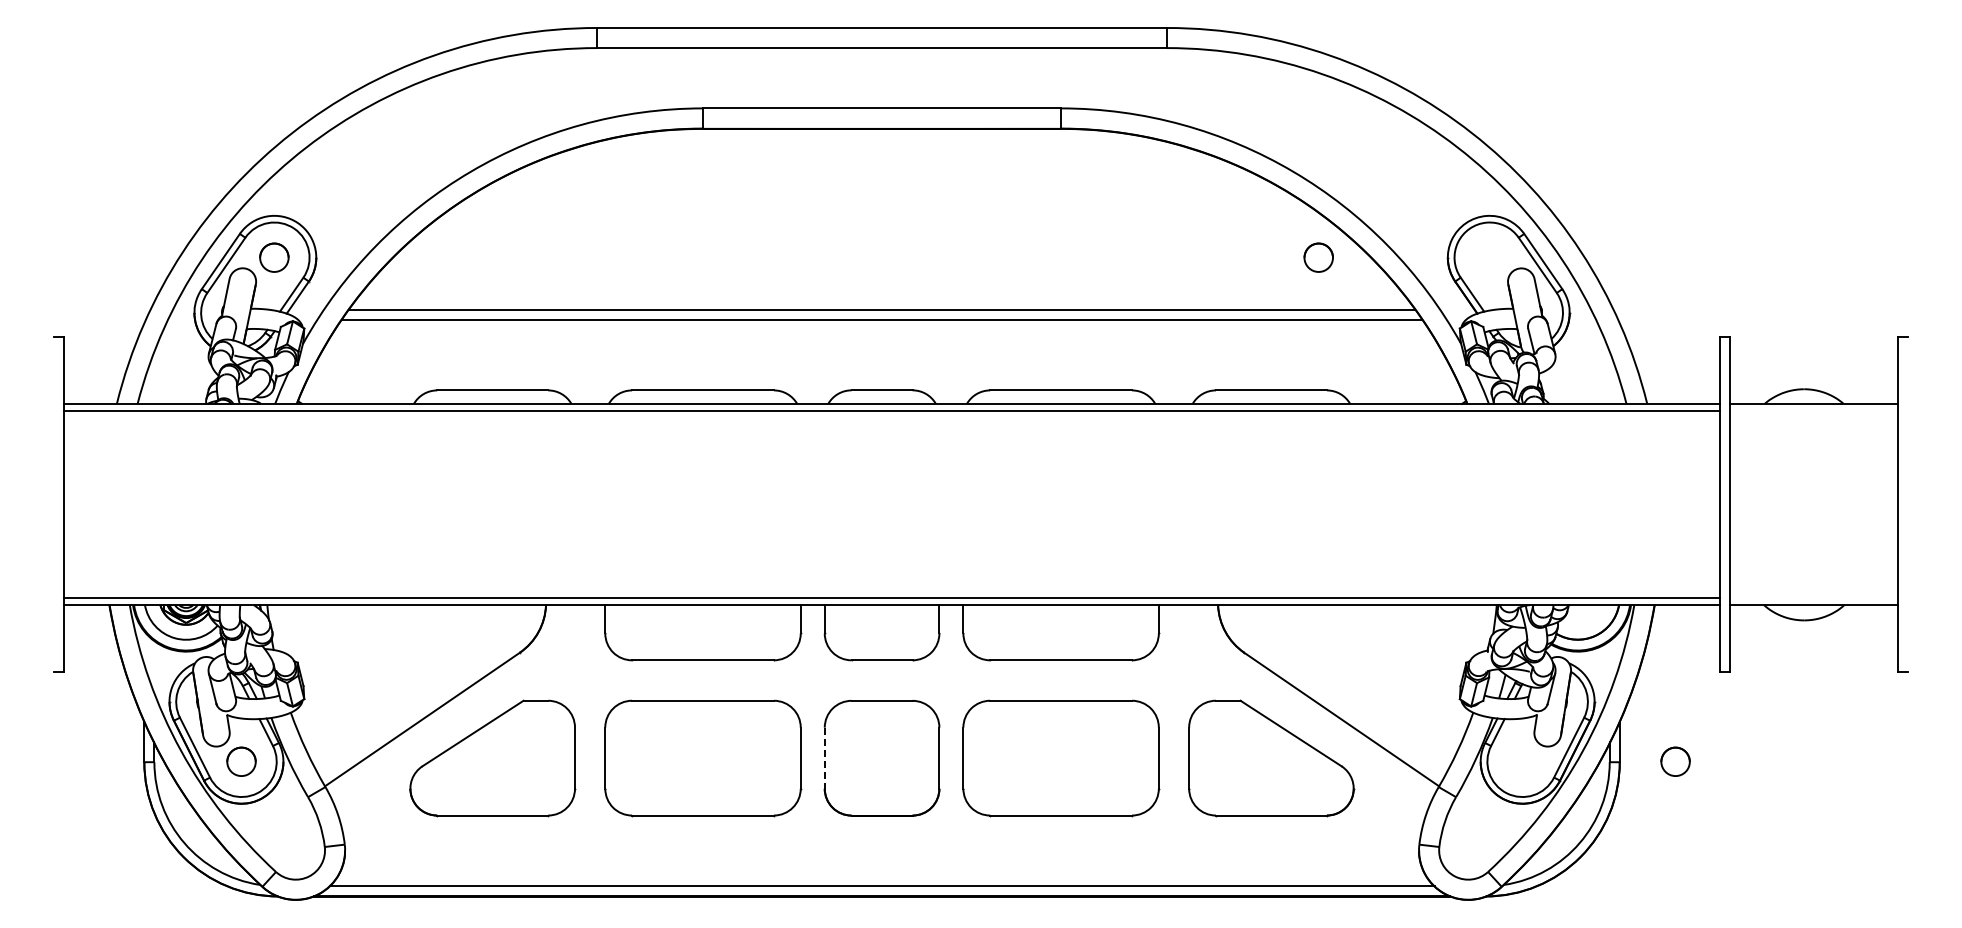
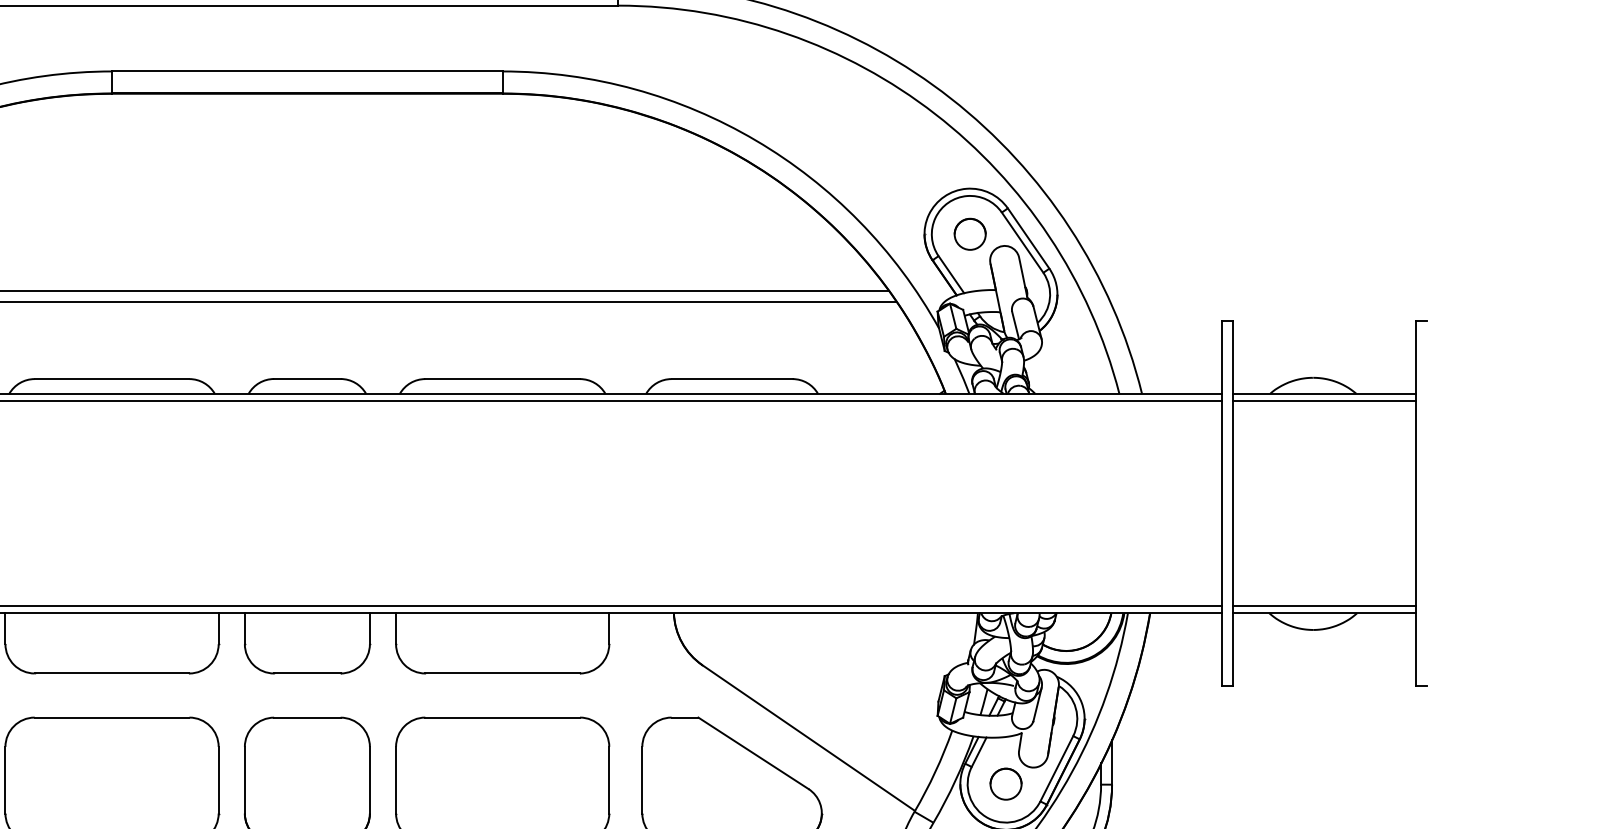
circle: (1318, 257) -> (969, 234), moved
line: (1814, 410) -> (1324, 400), added
line: (1814, 598) -> (1324, 606), added
line: (824, 758) -> (244, 780), dashed -> solid
circle: (1675, 761) -> (1005, 783), moved

